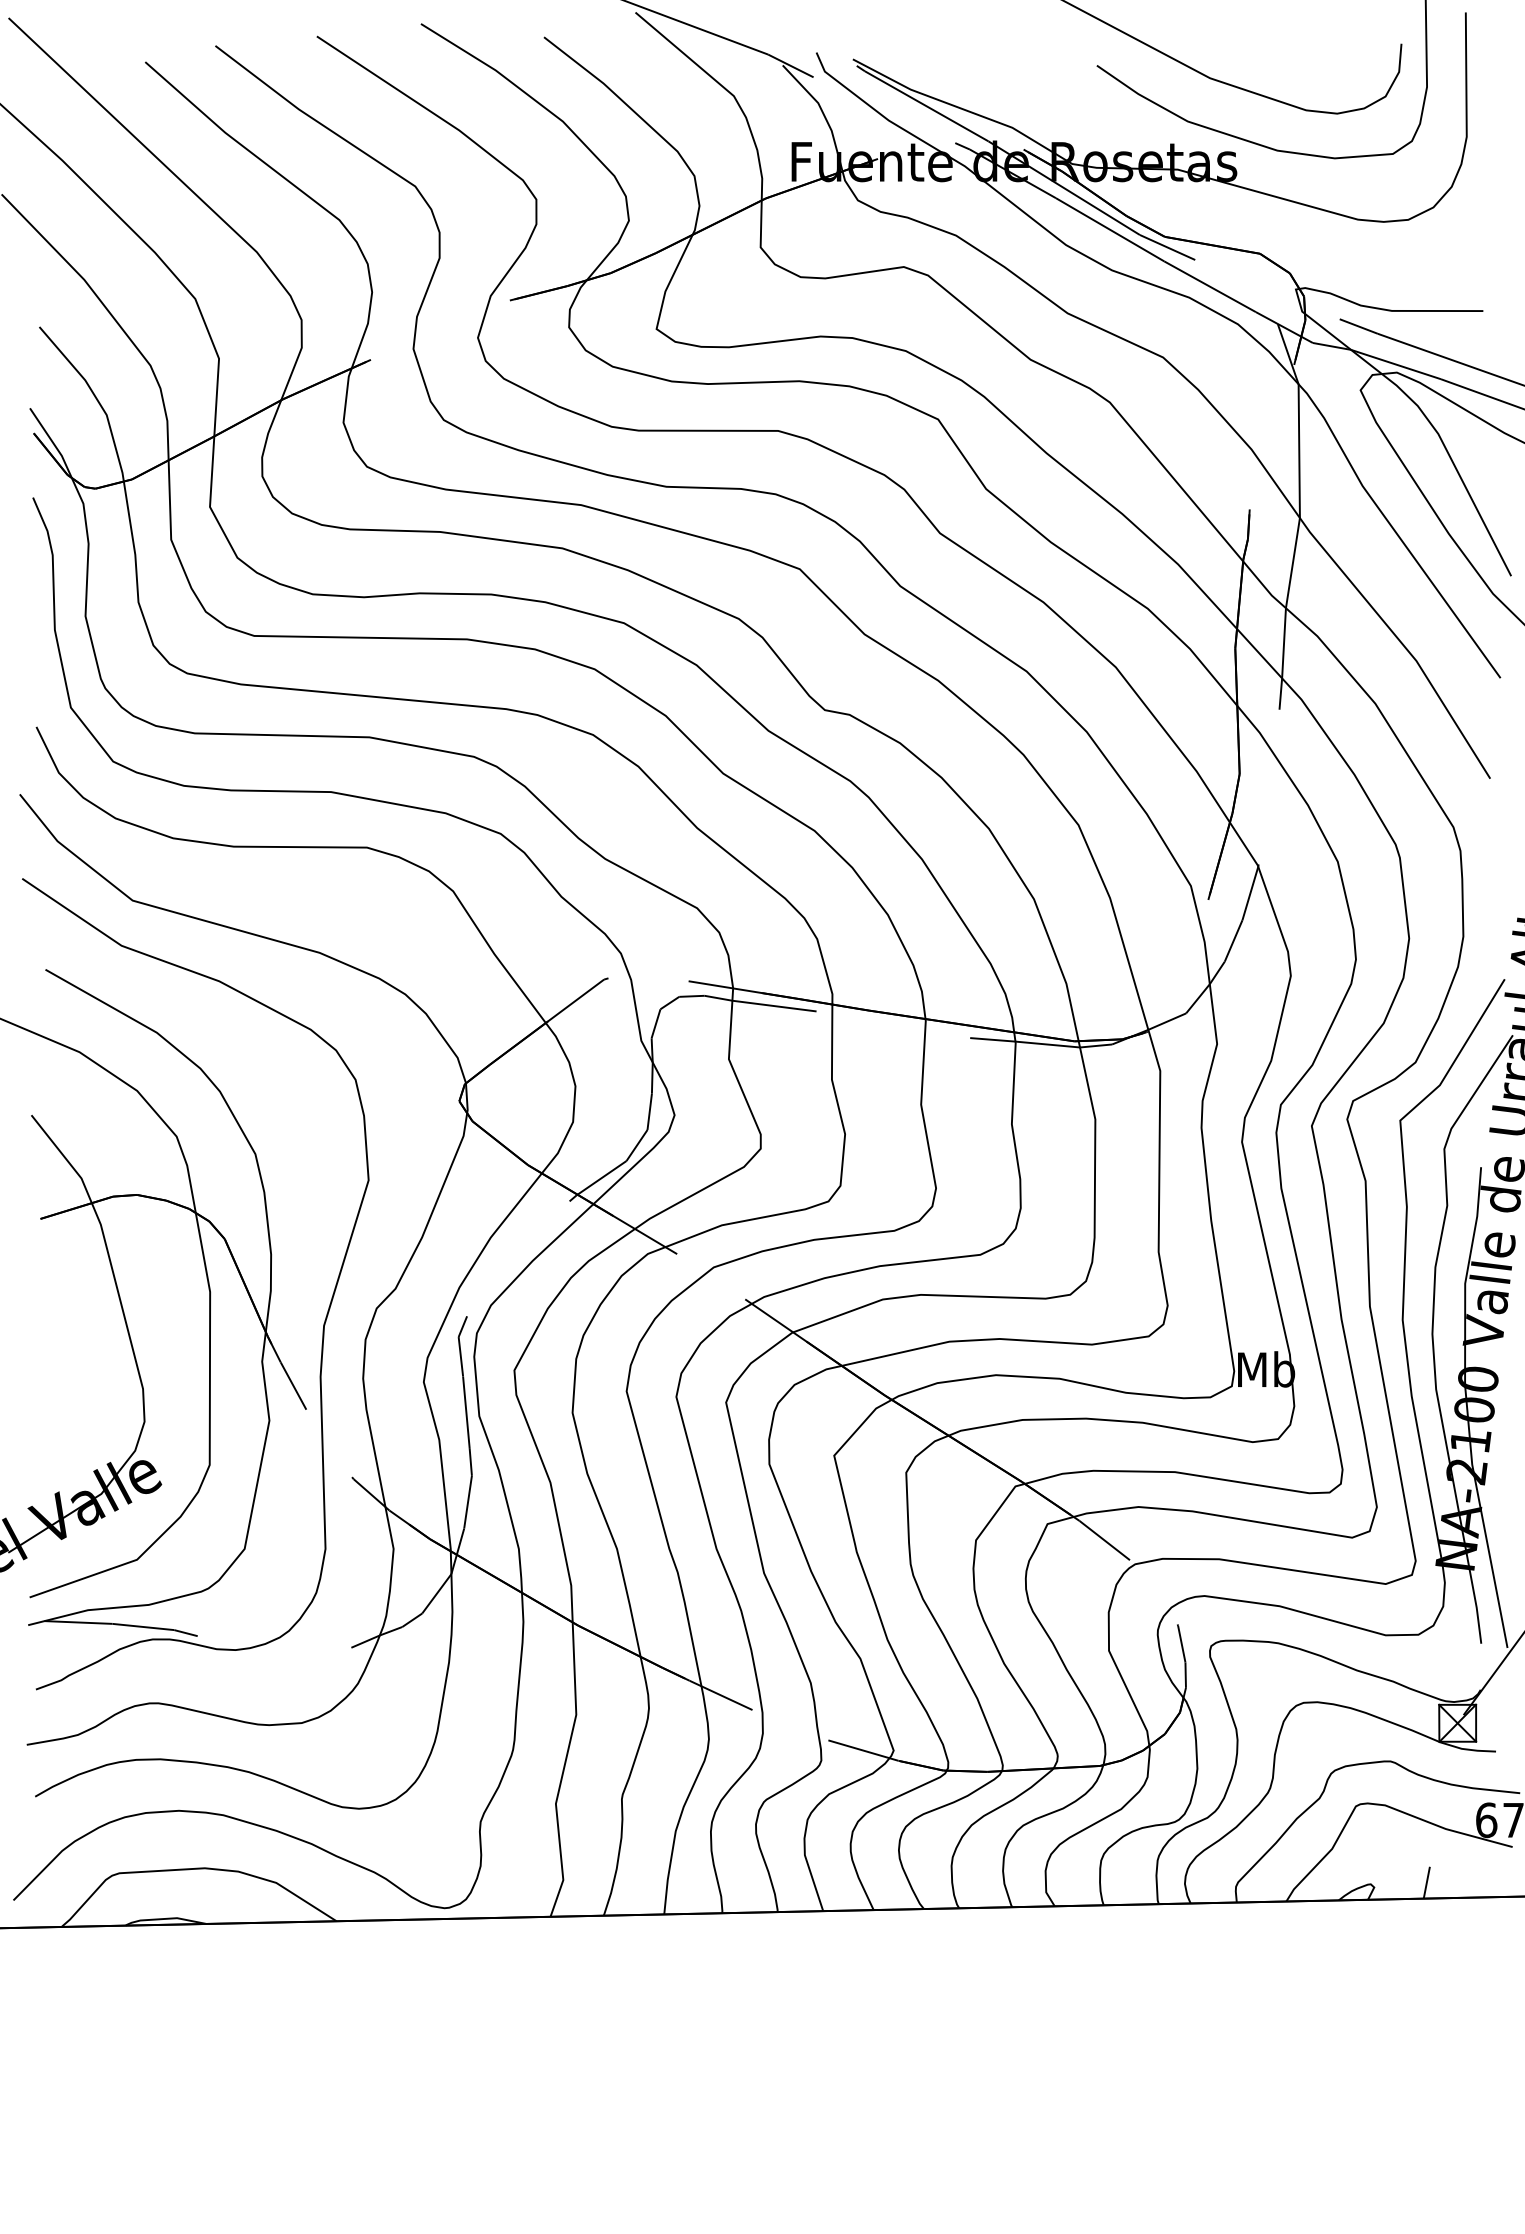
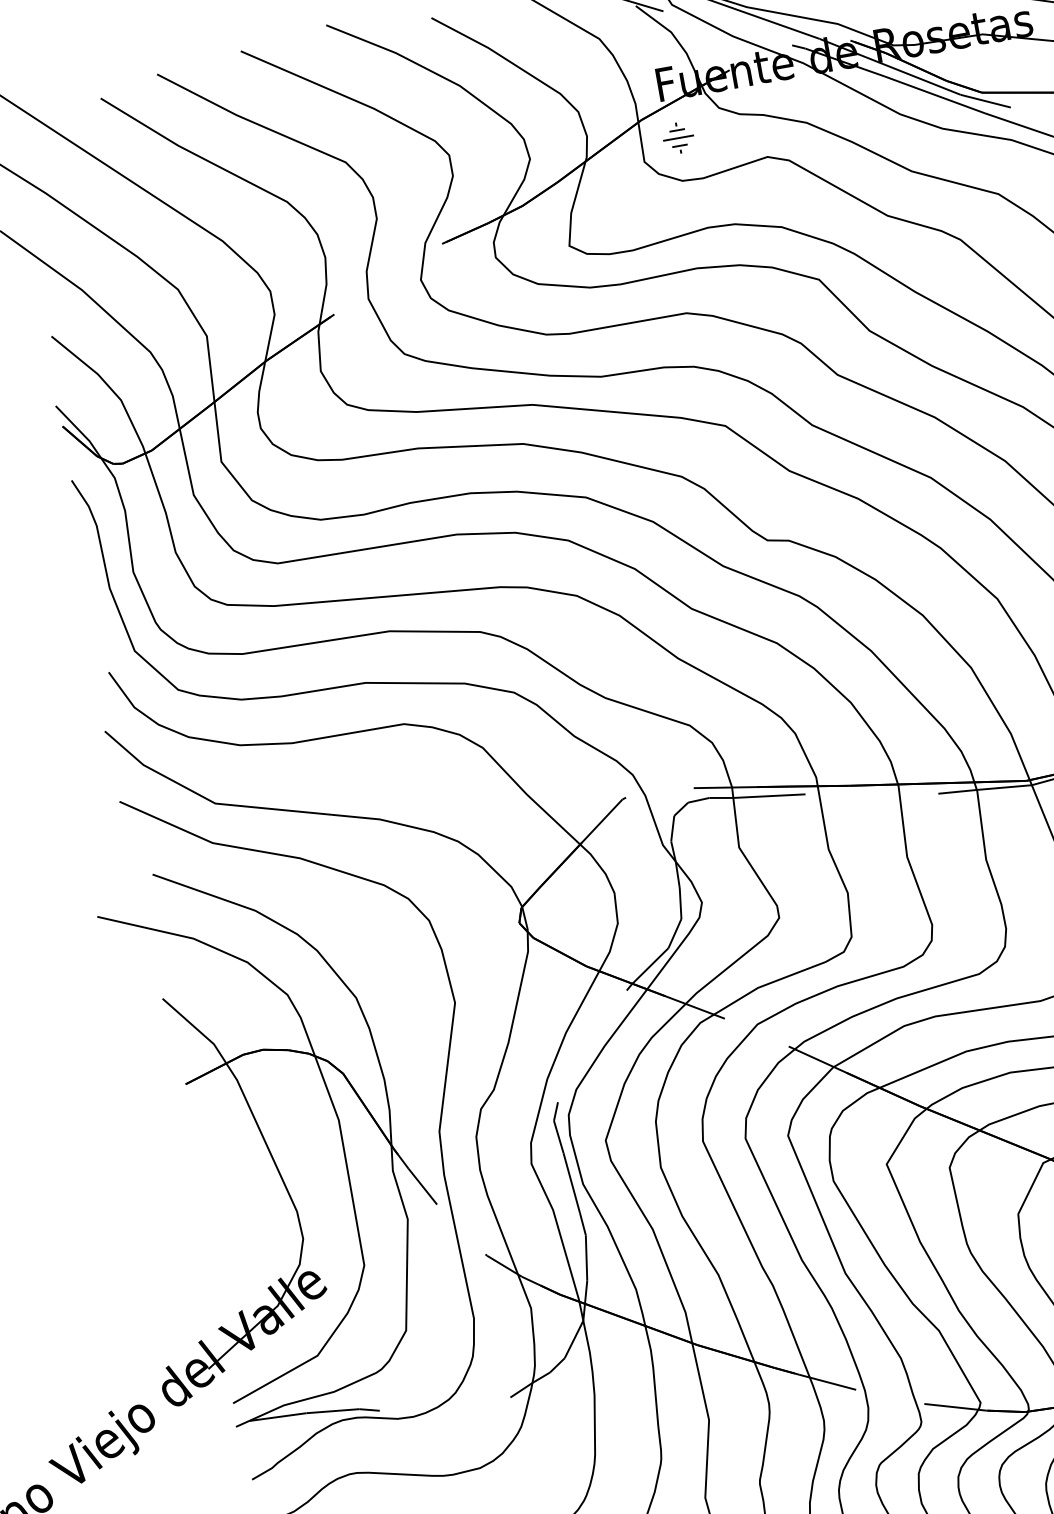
part: (804, 226) -> (678, 137), added

